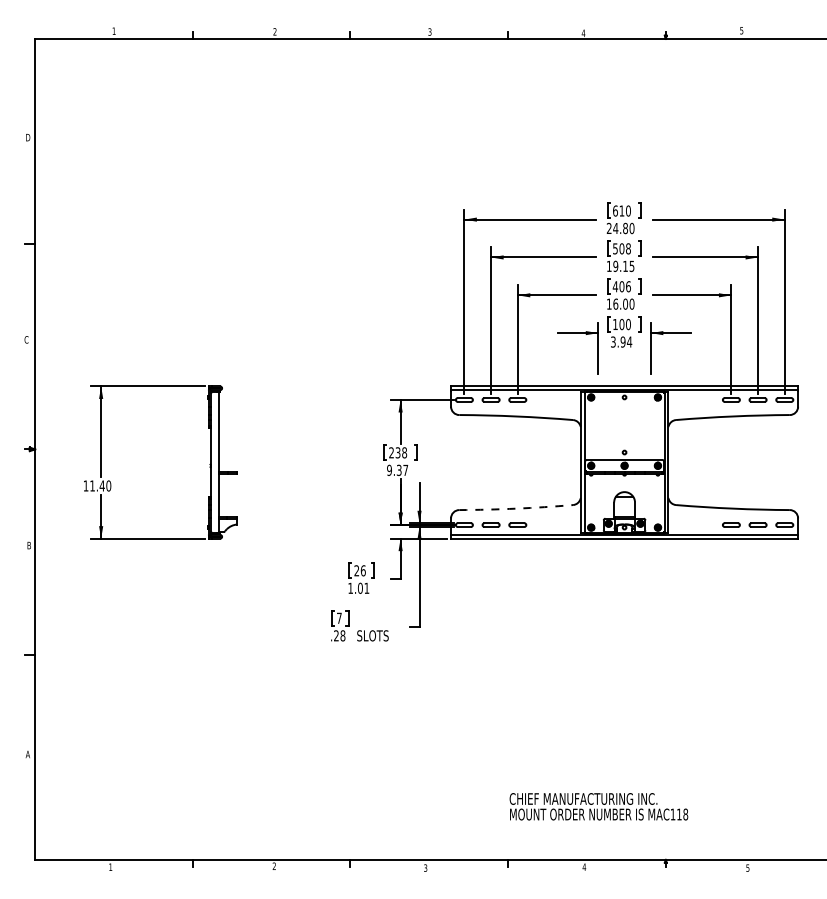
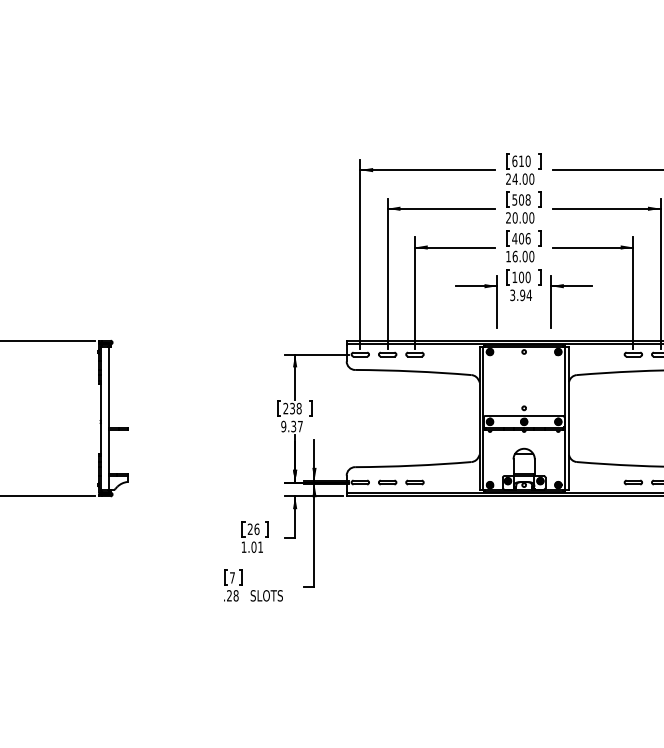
text: (625, 228) -> (525, 179), 24.80 -> 24.00
text: (620, 265) -> (520, 217), 19.15 -> 20.00
arc: (516, 508) -> (413, 465), dashed -> solid

